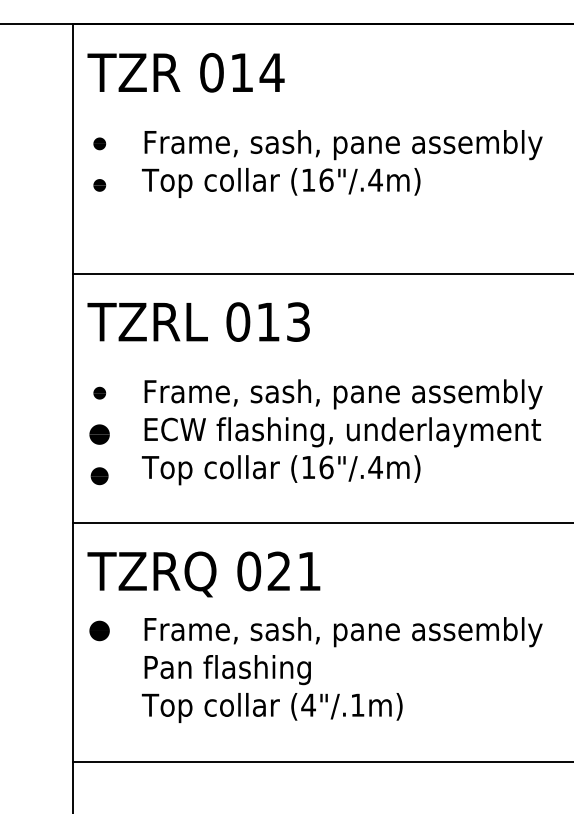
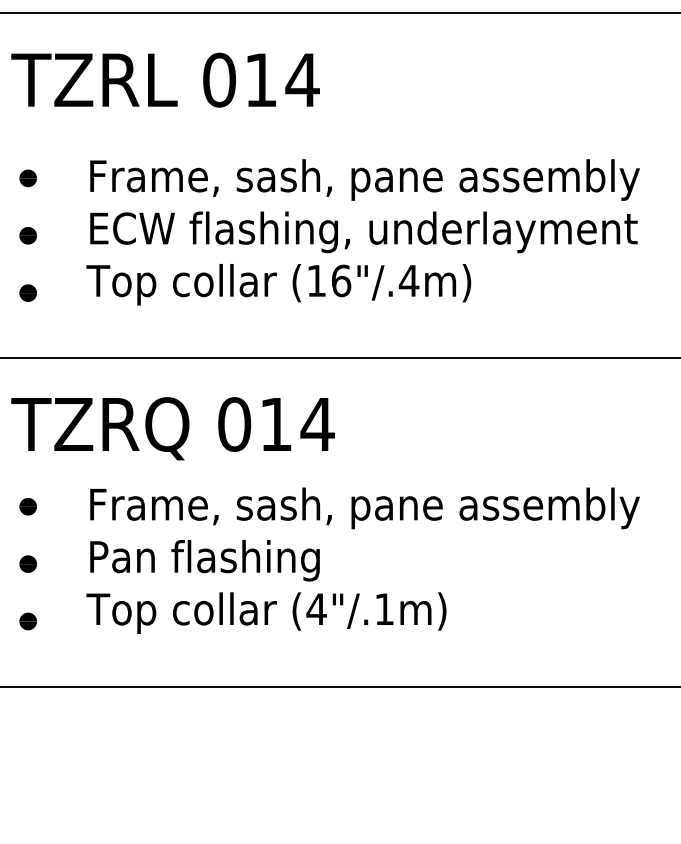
text: (297, 321) -> (301, 79), 013 -> 014
part: (99, 434) -> (27, 235), size x0.62
part: (99, 476) -> (27, 293), size x0.71
text: (294, 570) -> (297, 423), 021 -> 014
part: (99, 630) -> (27, 506), size x0.62
part: (99, 672) -> (27, 564), added
part: (99, 713) -> (27, 620), added

